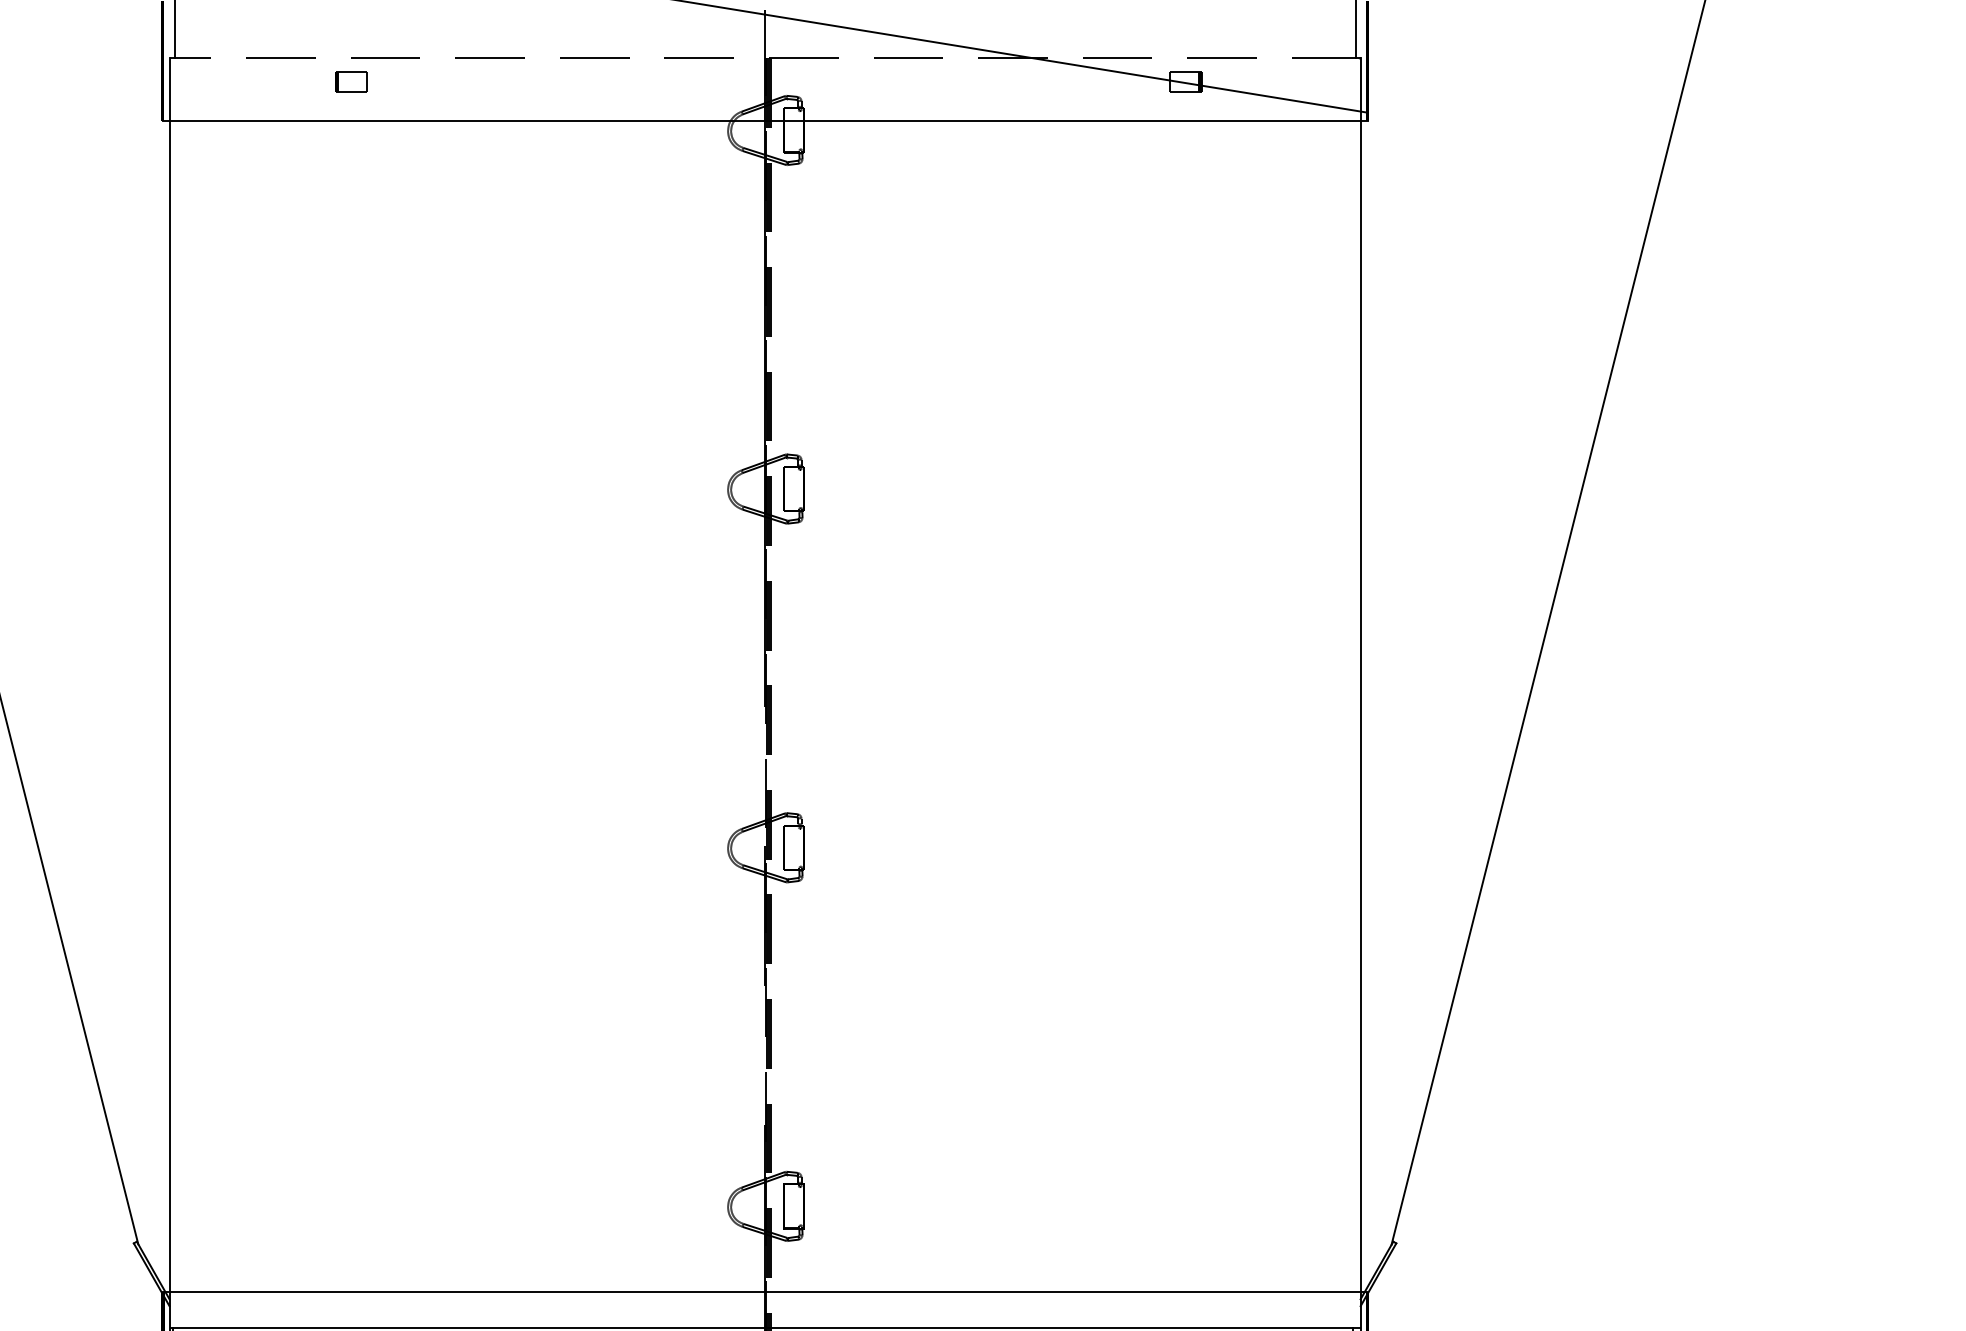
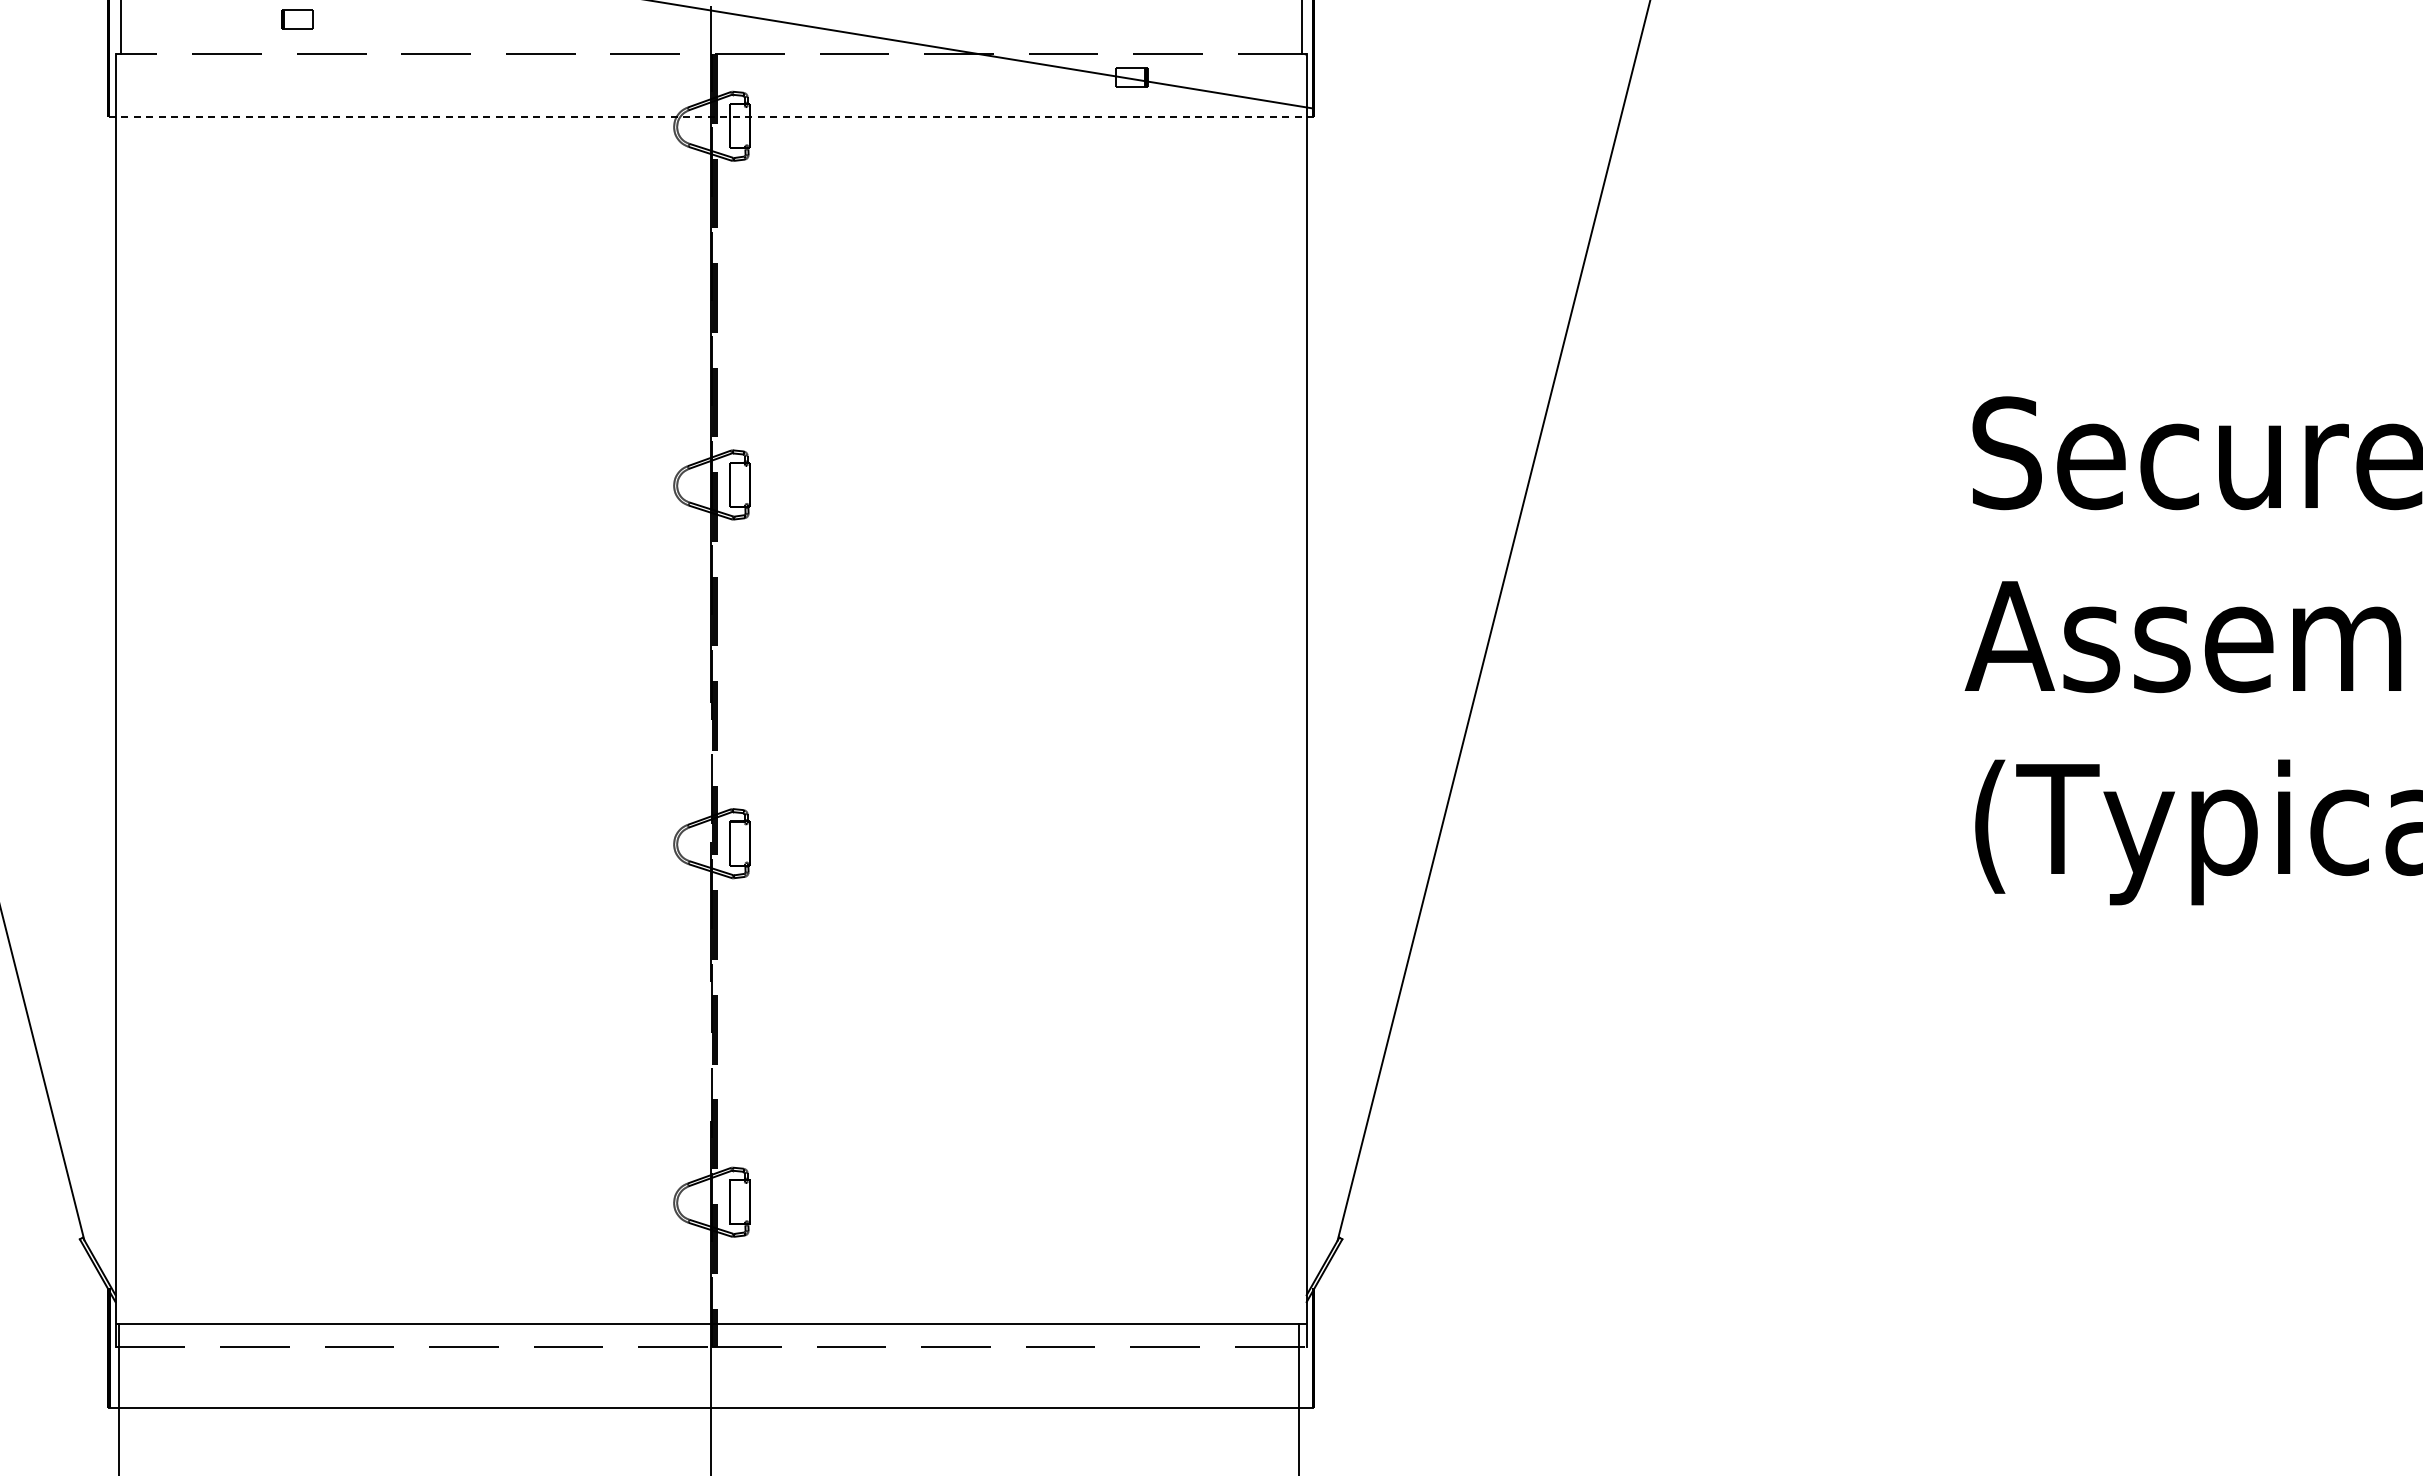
part: (351, 81) -> (297, 19), moved
line: (765, 120) -> (711, 116), solid -> dashed
line: (765, 1292) -> (711, 1288), removed

